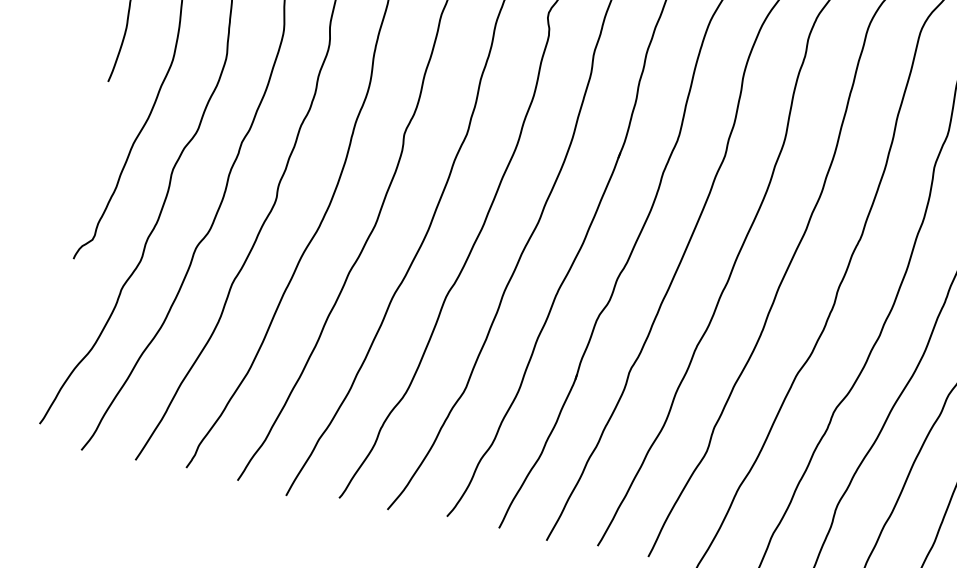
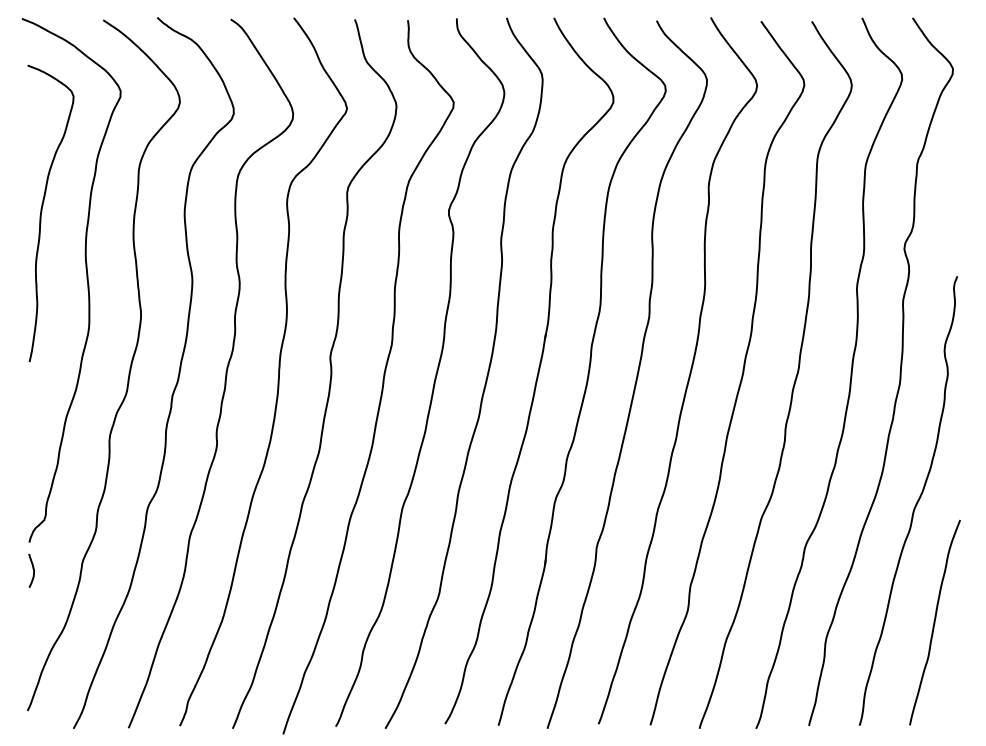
curve: (71, 286) -> (32, 569), added

